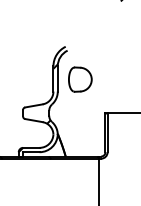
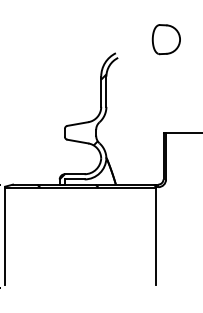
part: (79, 79) -> (165, 39), moved

